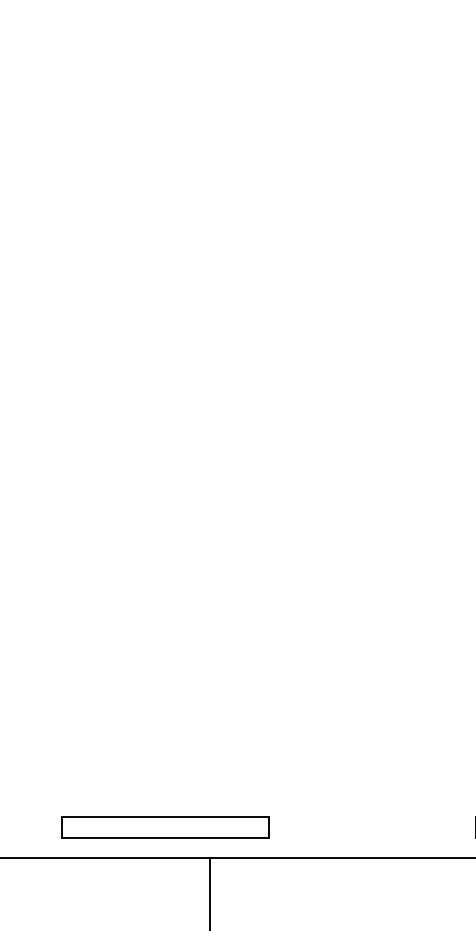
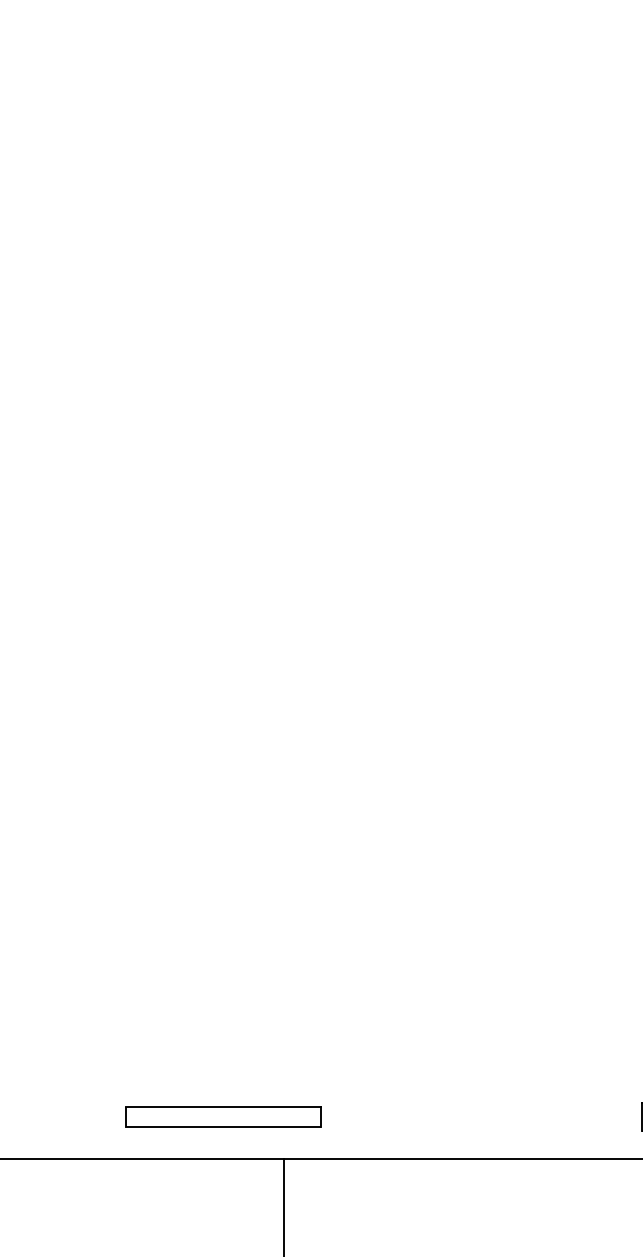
part: (165, 827) -> (223, 1116), size x0.7

